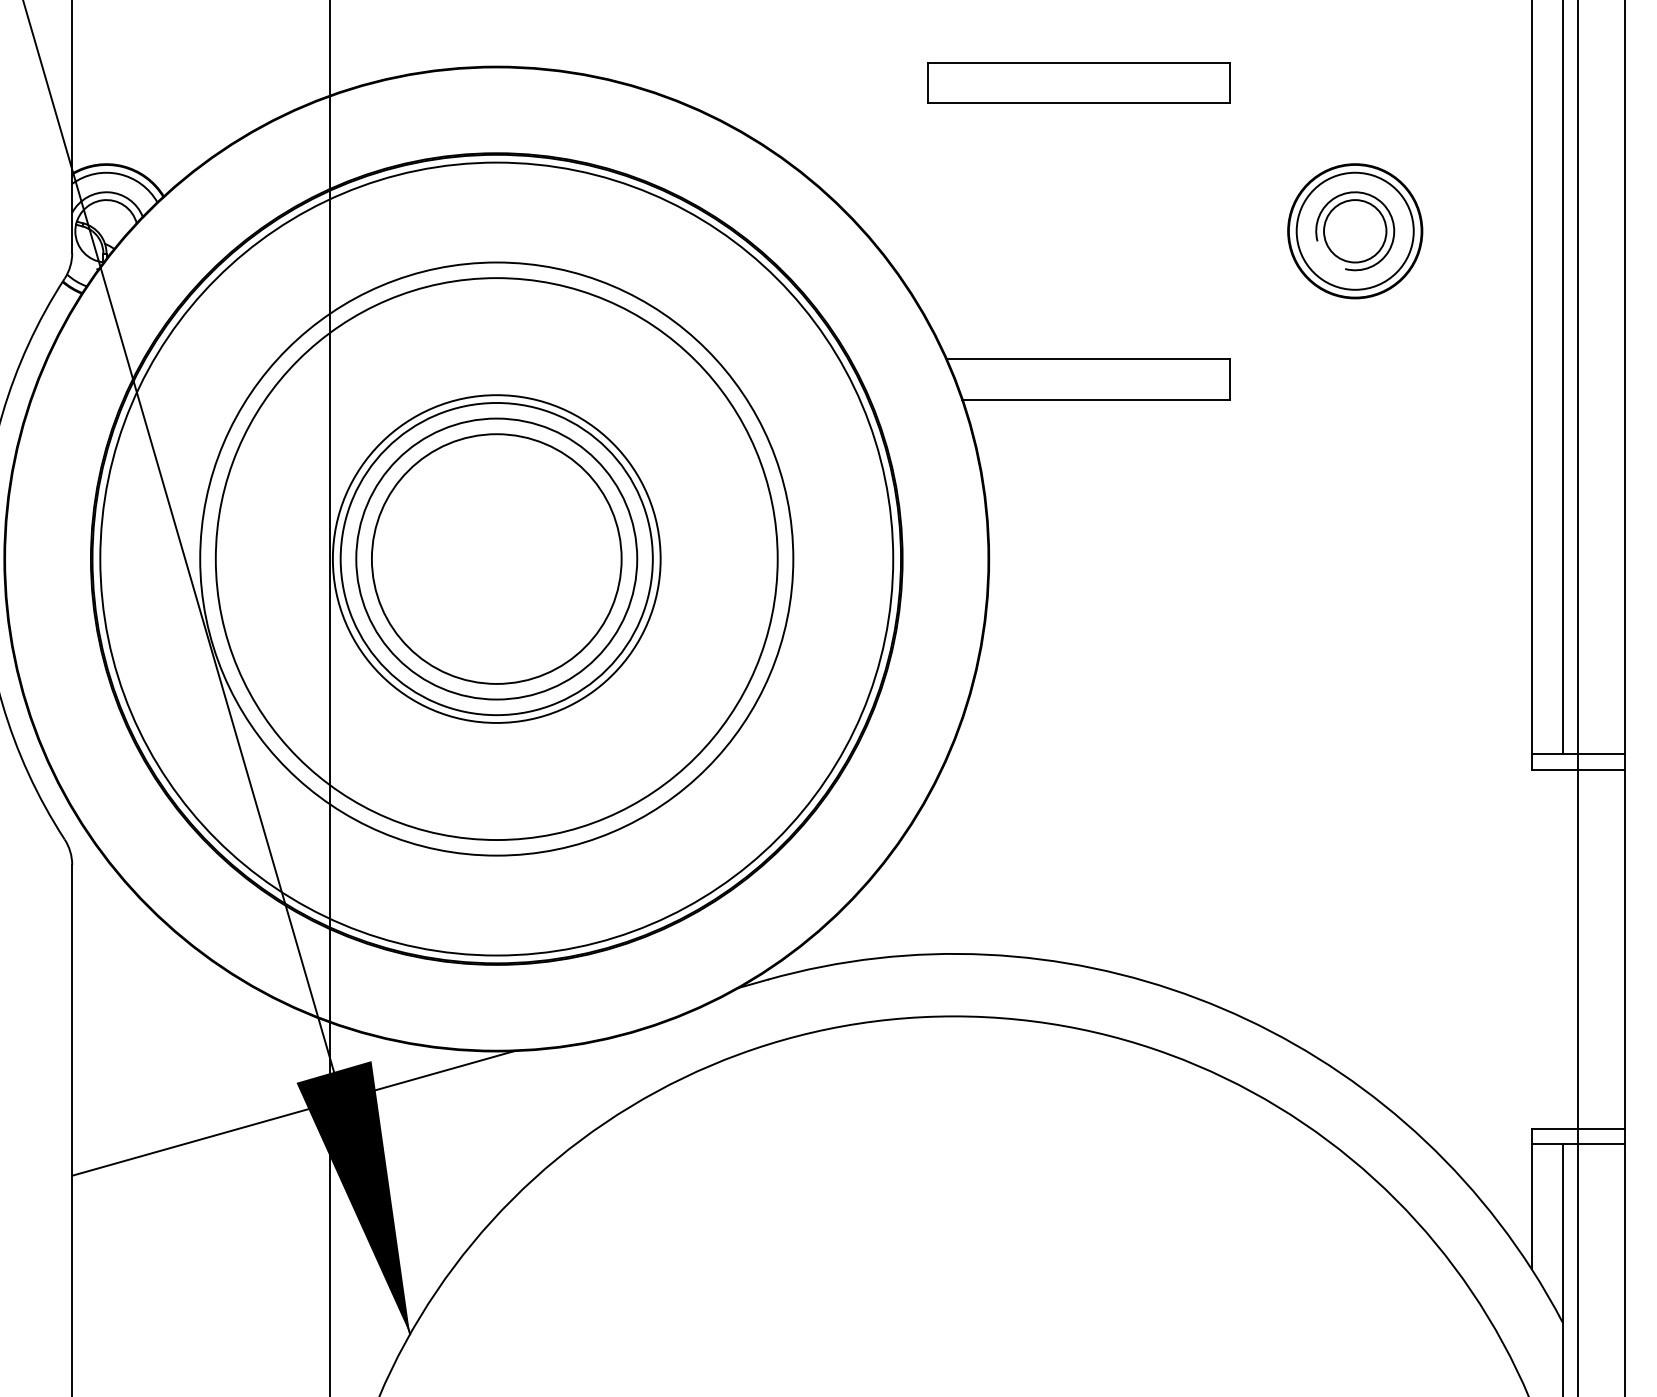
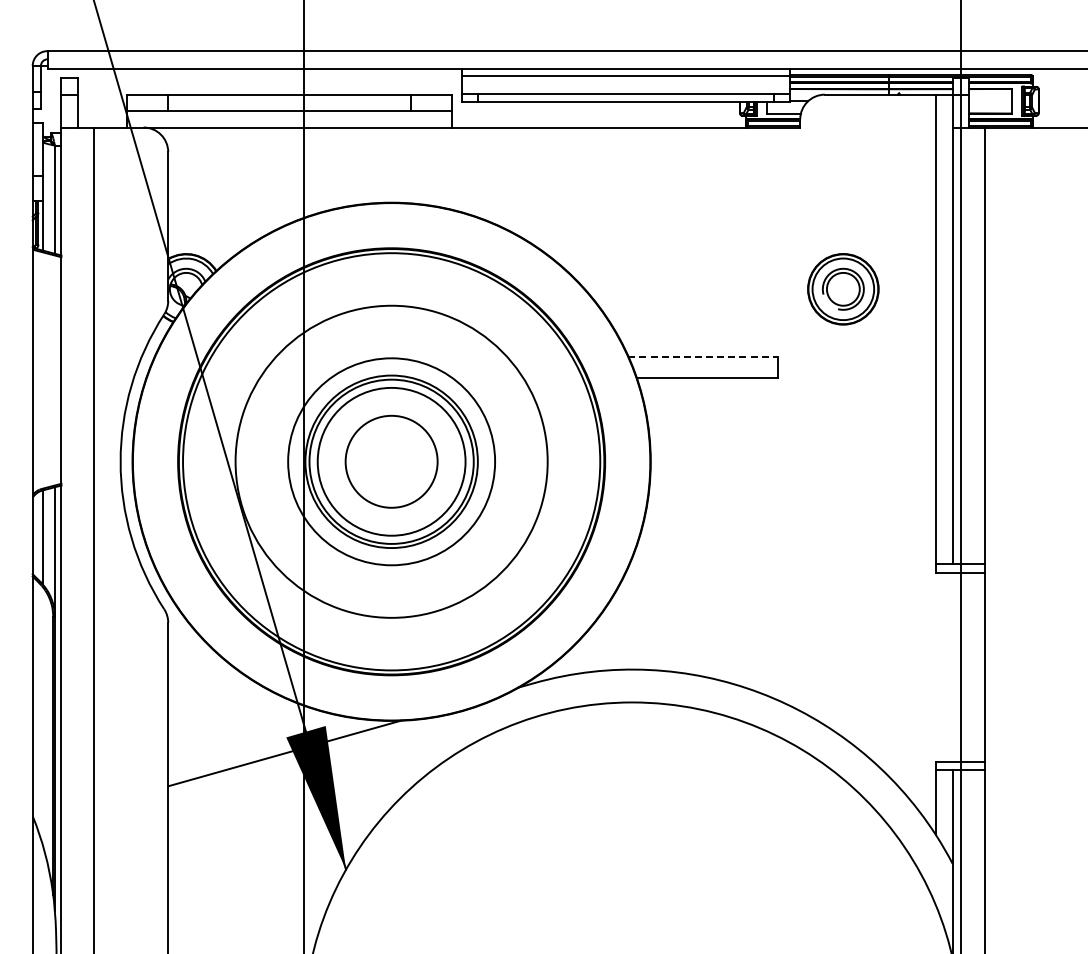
part: (1078, 83) -> (697, 211), removed
line: (1089, 358) -> (703, 356), solid -> dashed
circle: (496, 558) -> (391, 461), size x0.7
circle: (496, 558) -> (391, 461), size x0.7

